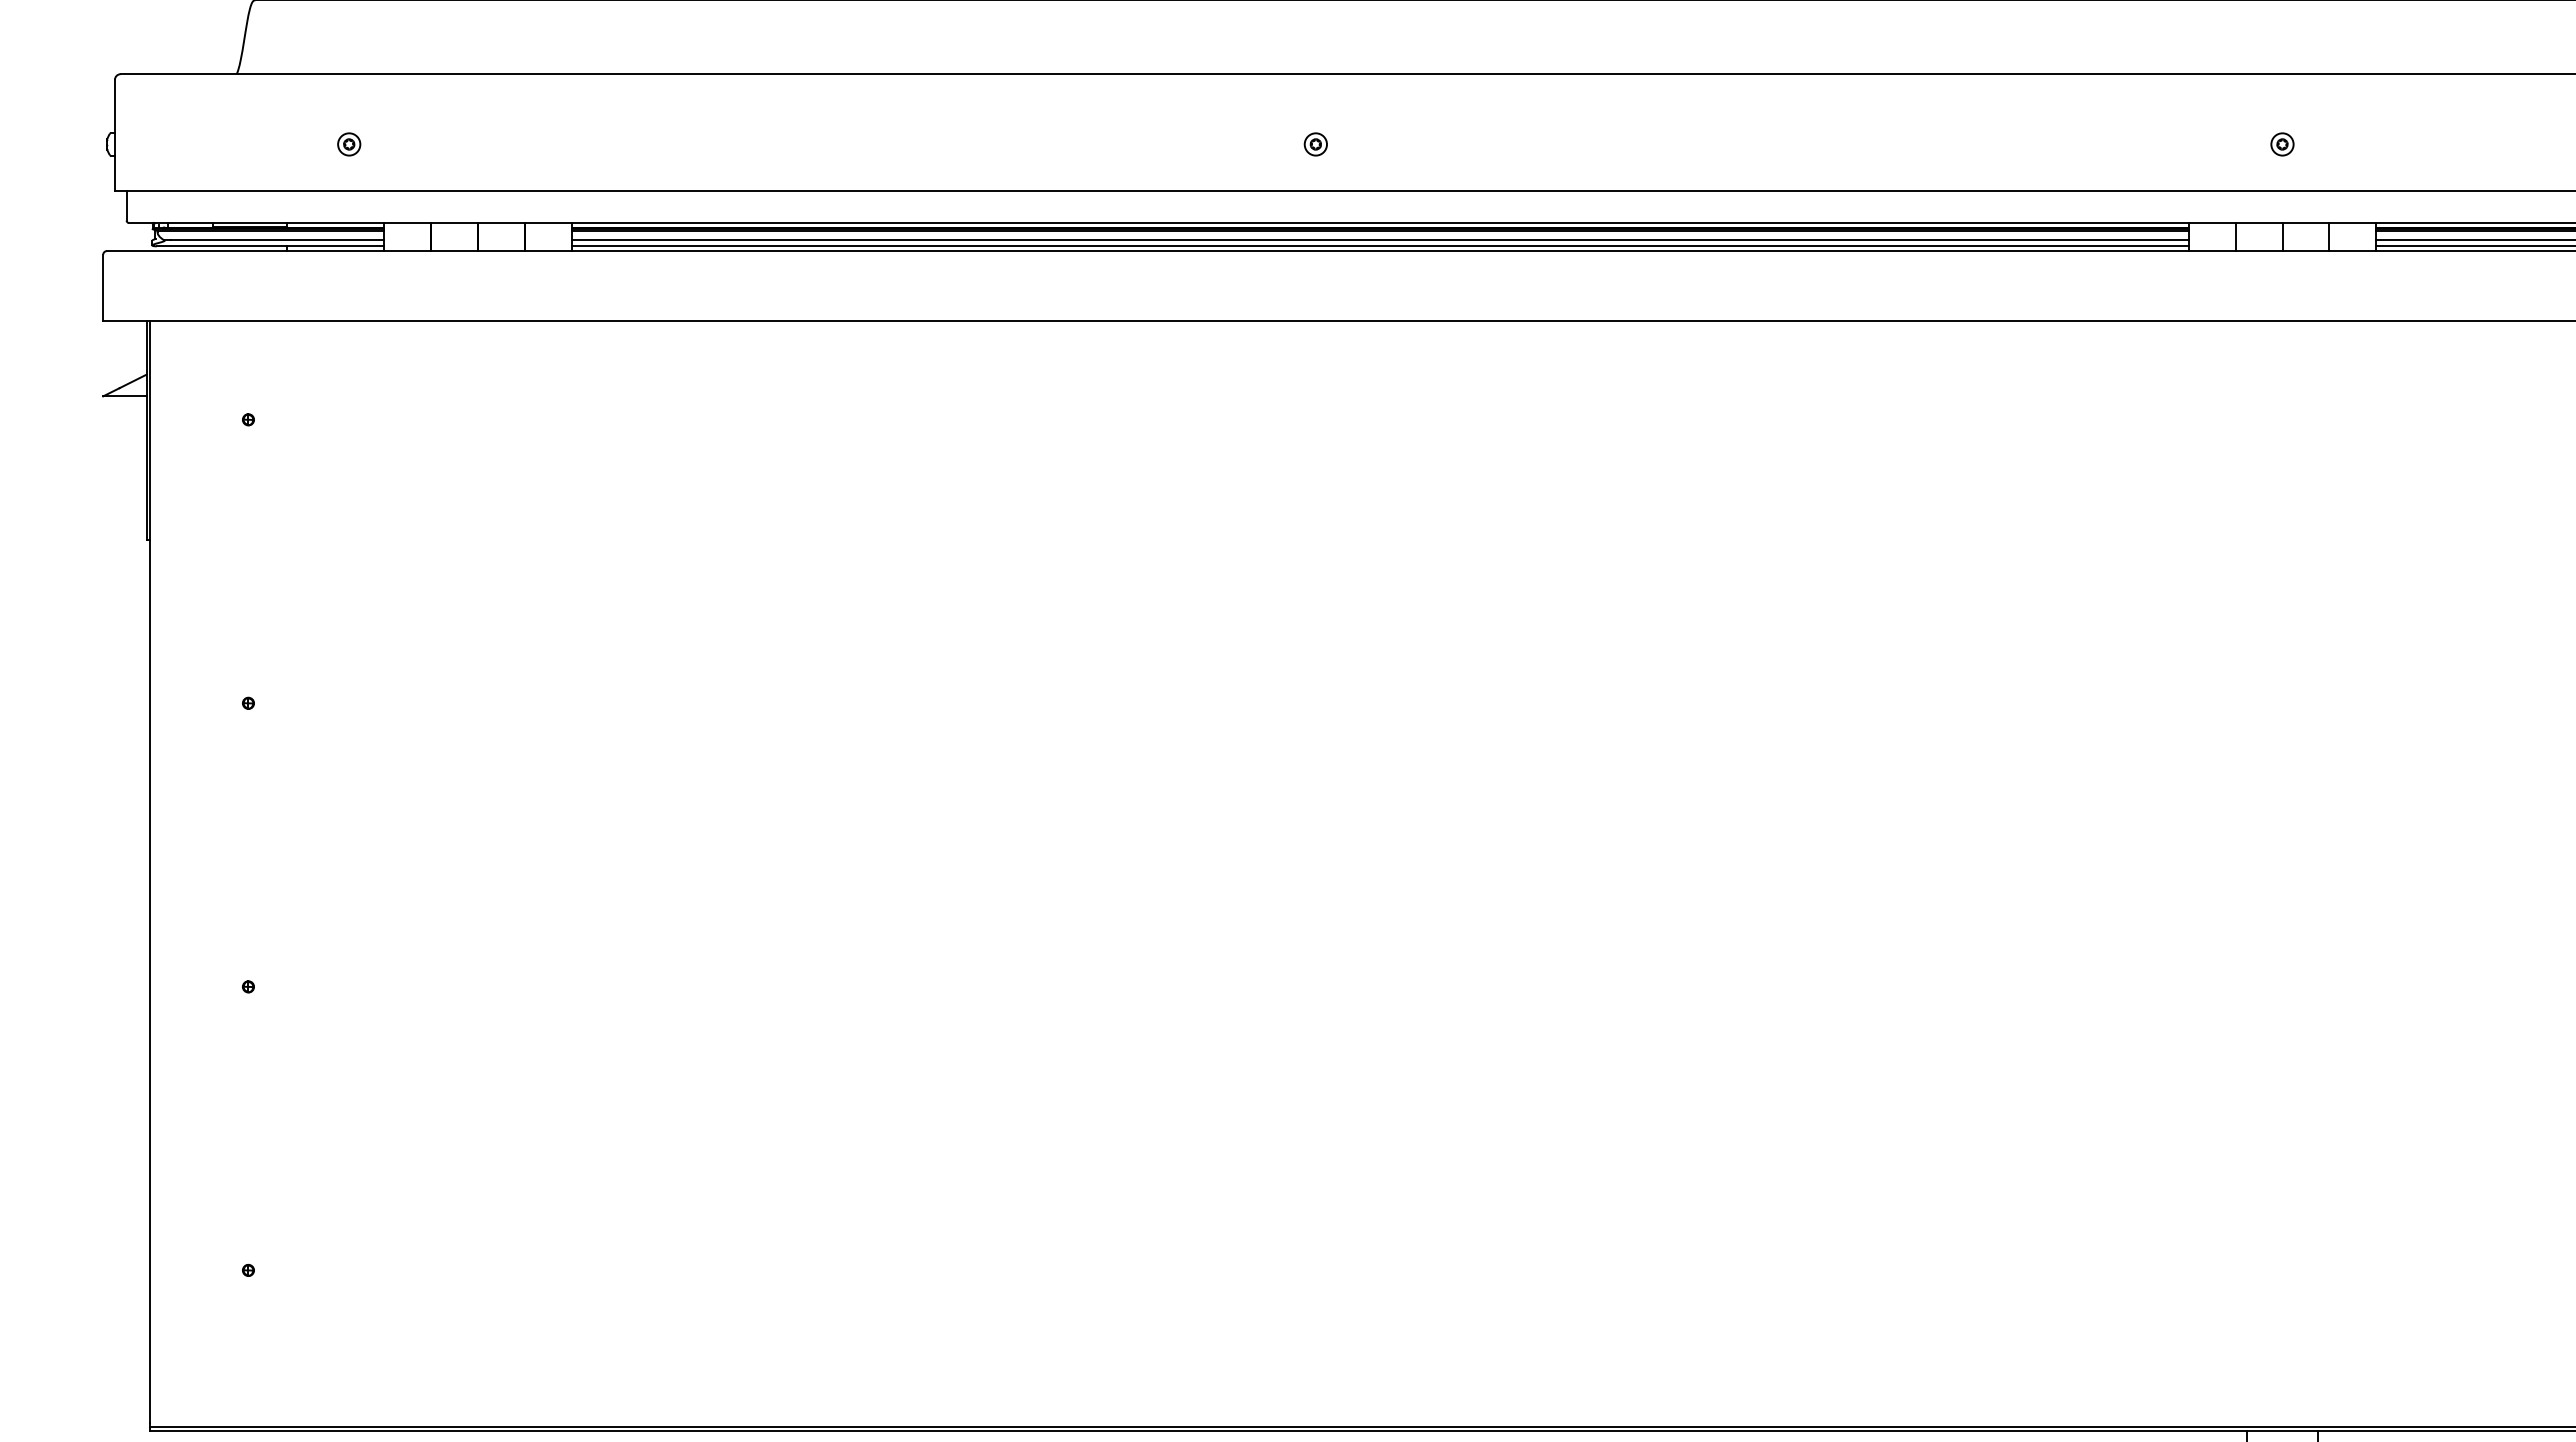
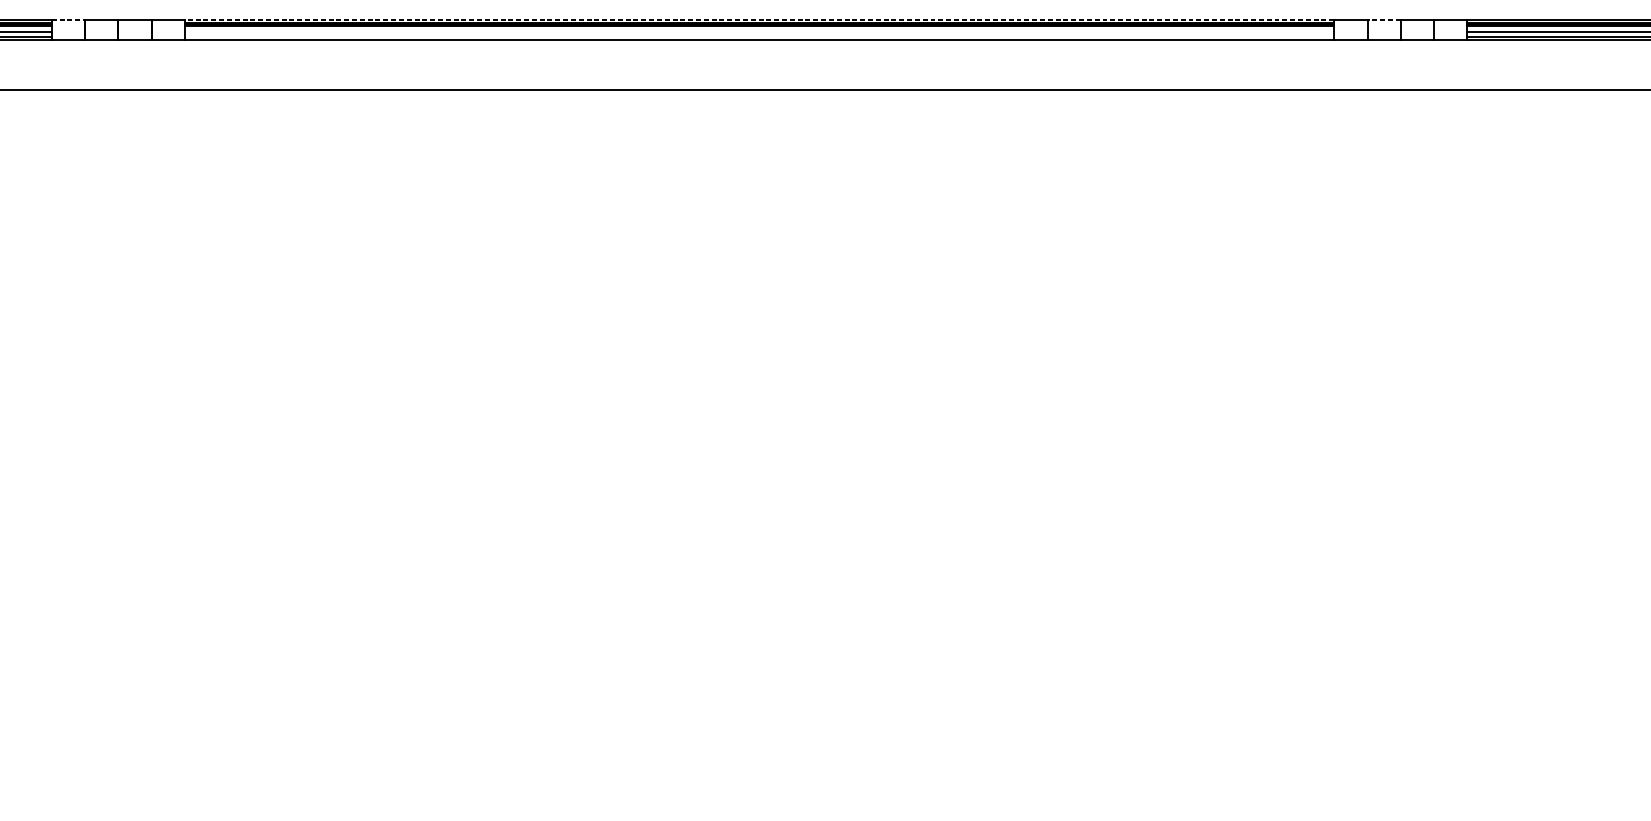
line: (408, 222) -> (68, 19), solid -> dashed
line: (1379, 222) -> (759, 19), solid -> dashed
line: (2258, 222) -> (1383, 19), solid -> dashed
line: (1379, 240) -> (759, 32), removed
line: (1379, 246) -> (759, 36), removed

